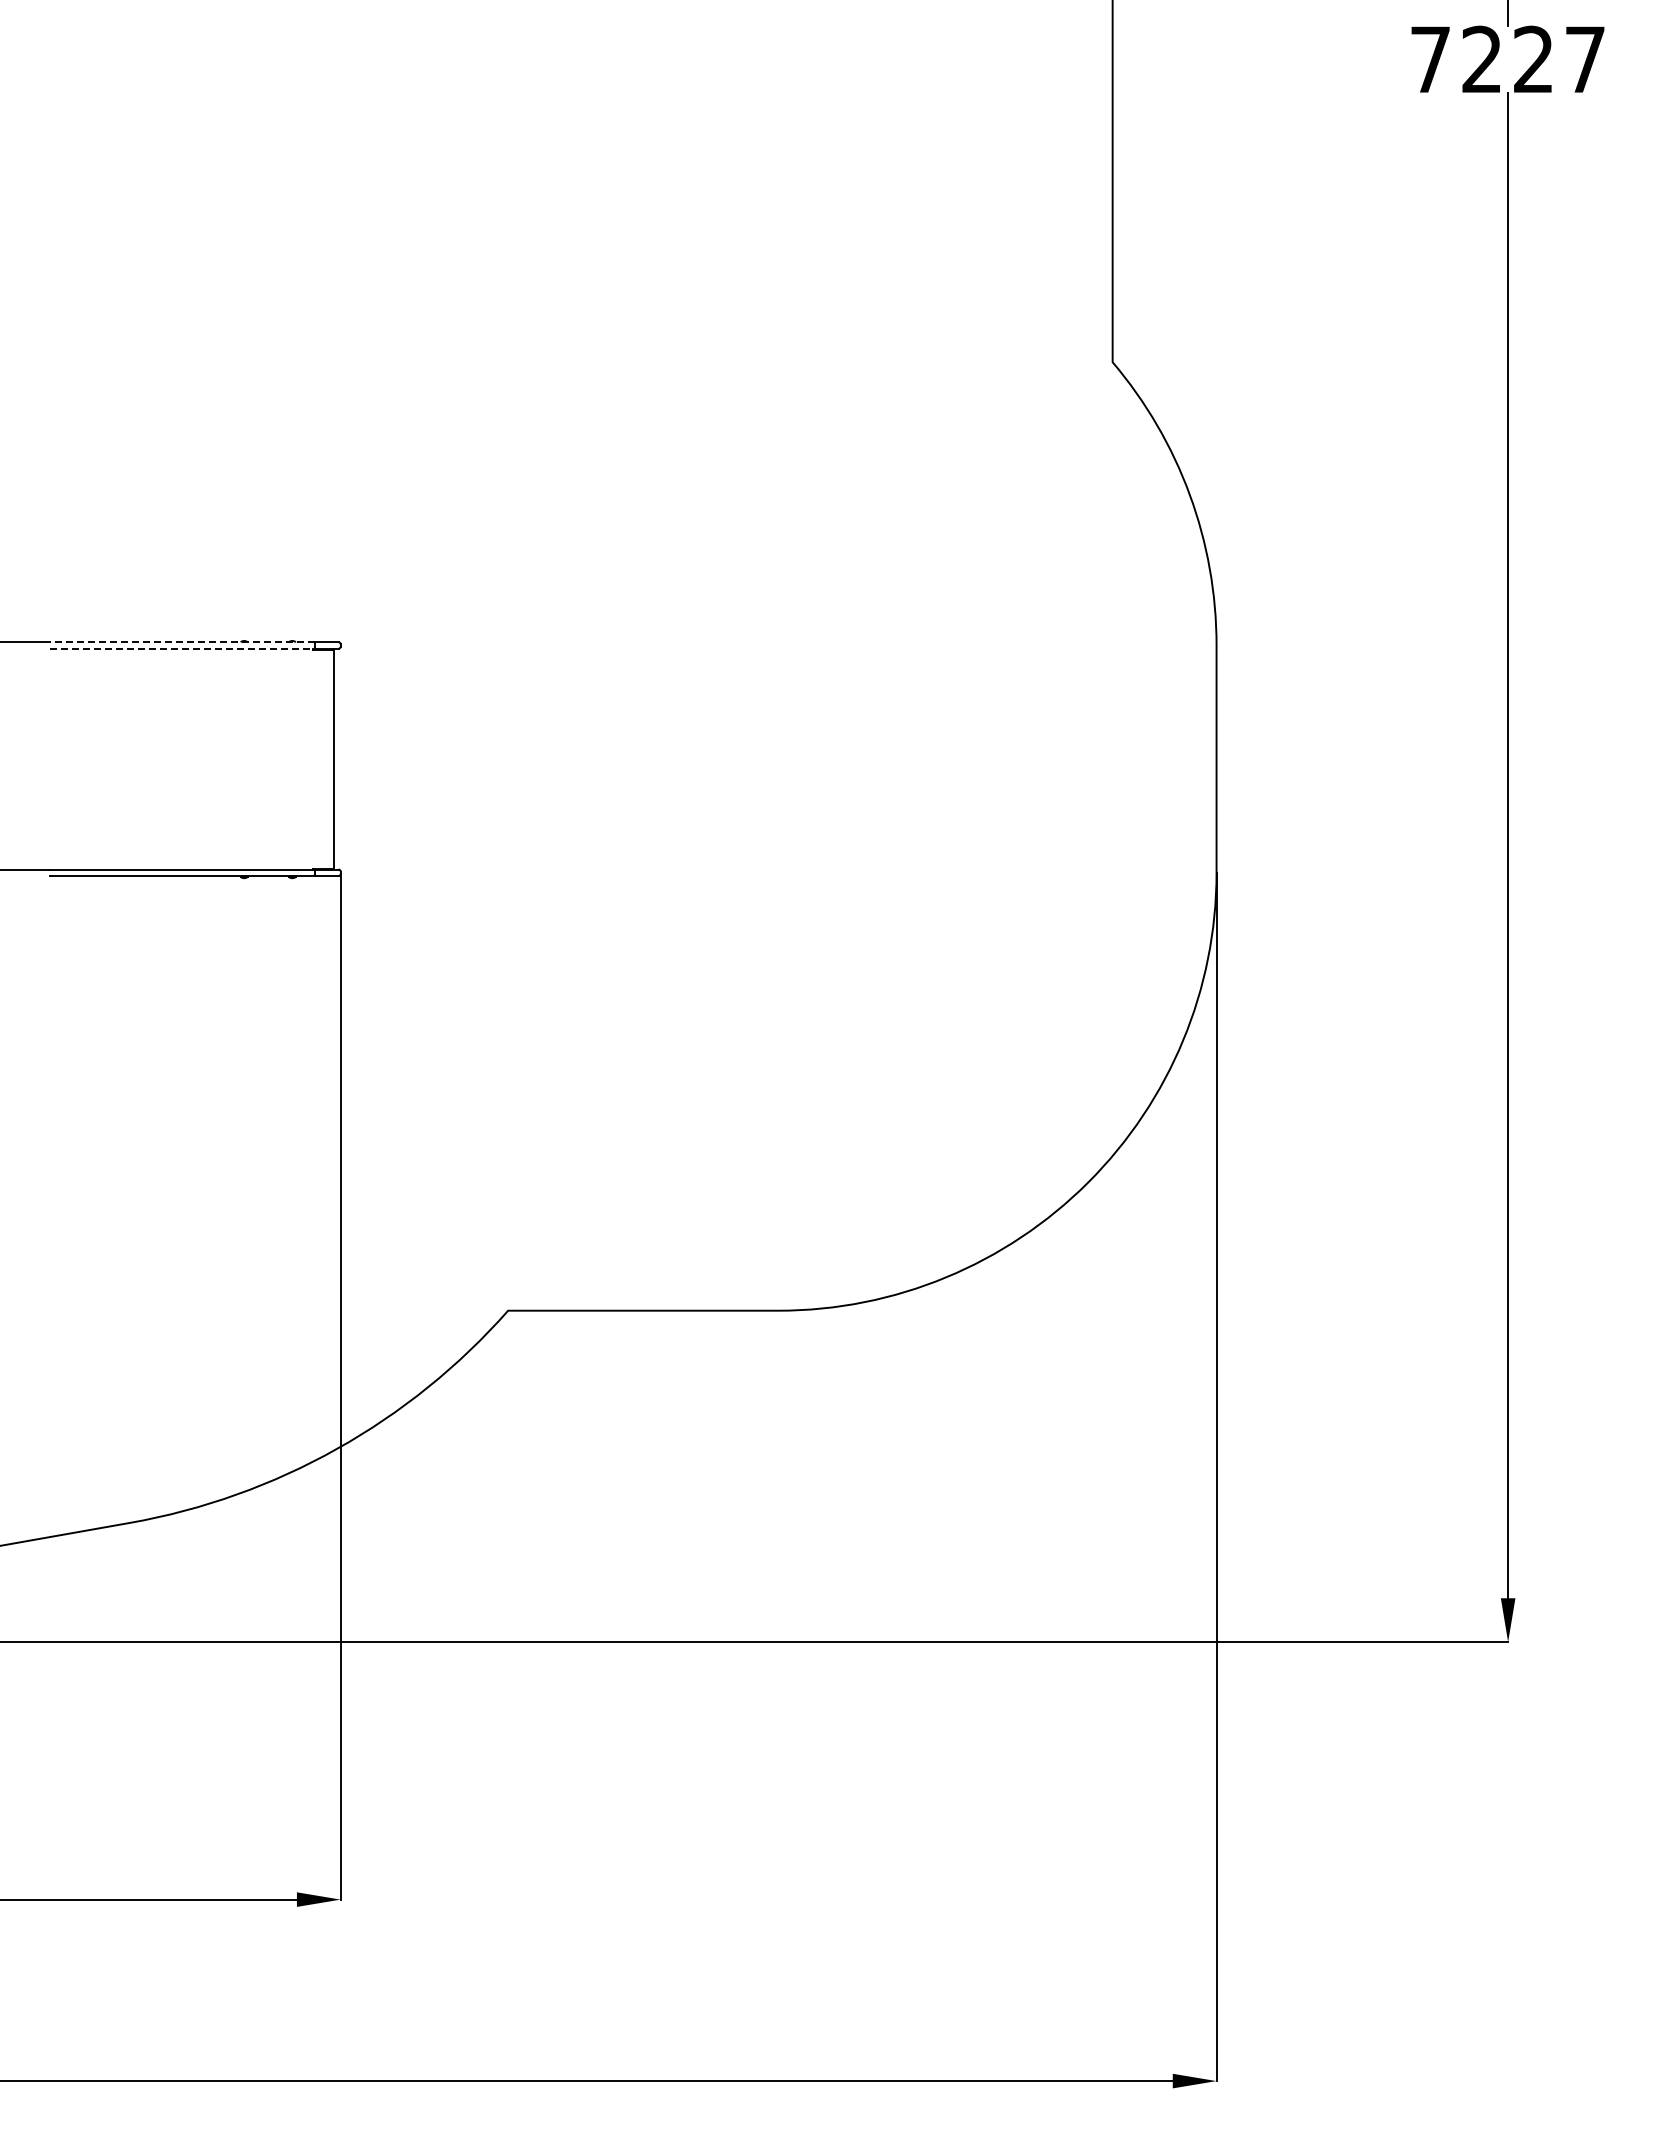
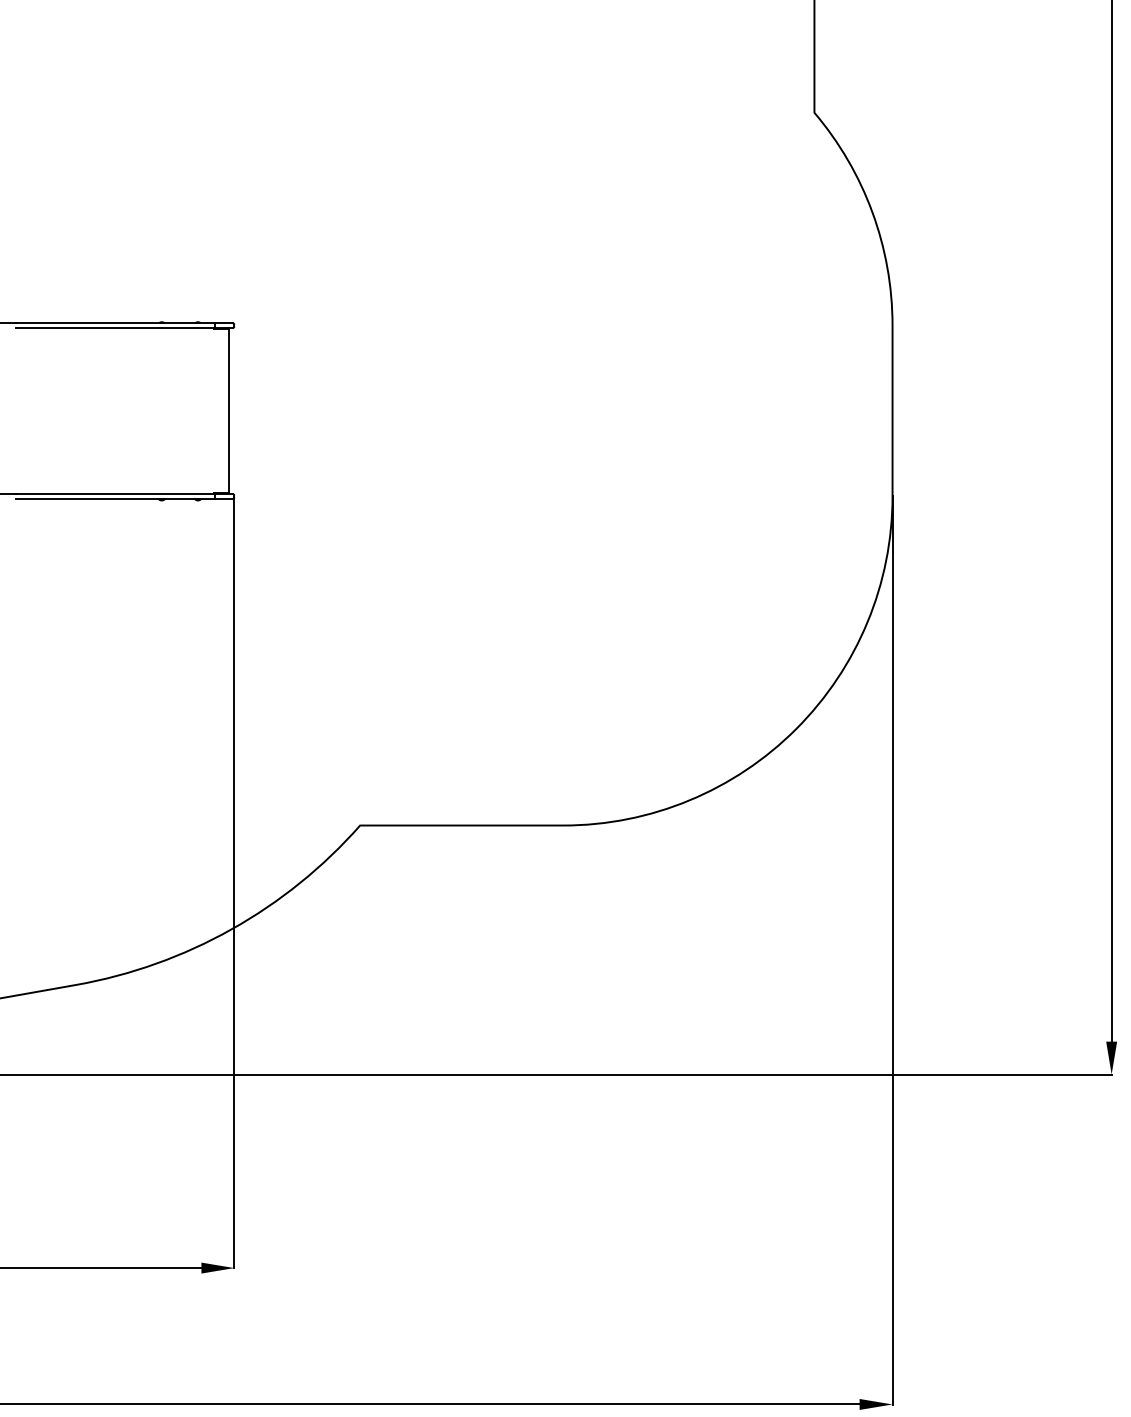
line: (181, 642) -> (114, 323), dashed -> solid
line: (182, 648) -> (115, 327), dashed -> solid

